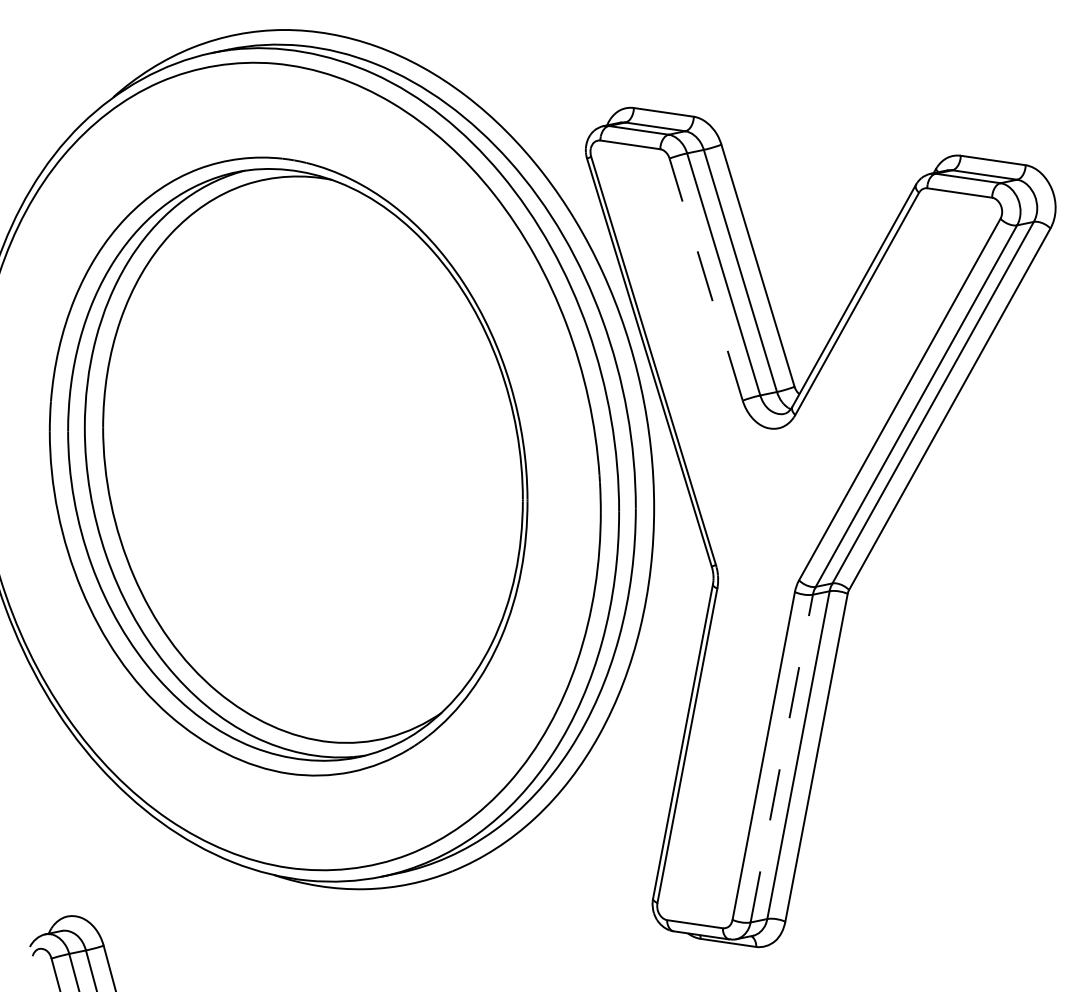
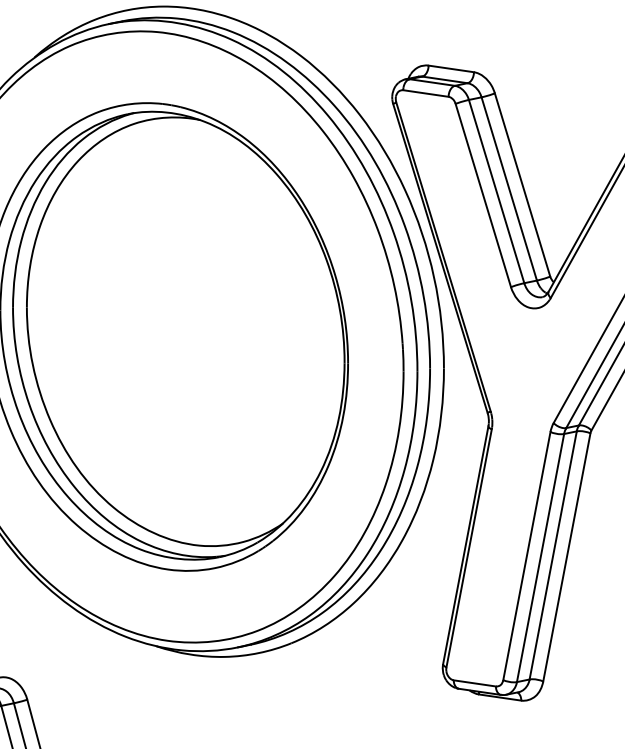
line: (706, 279) -> (483, 195), dashed -> solid
line: (781, 758) -> (540, 557), dashed -> solid

